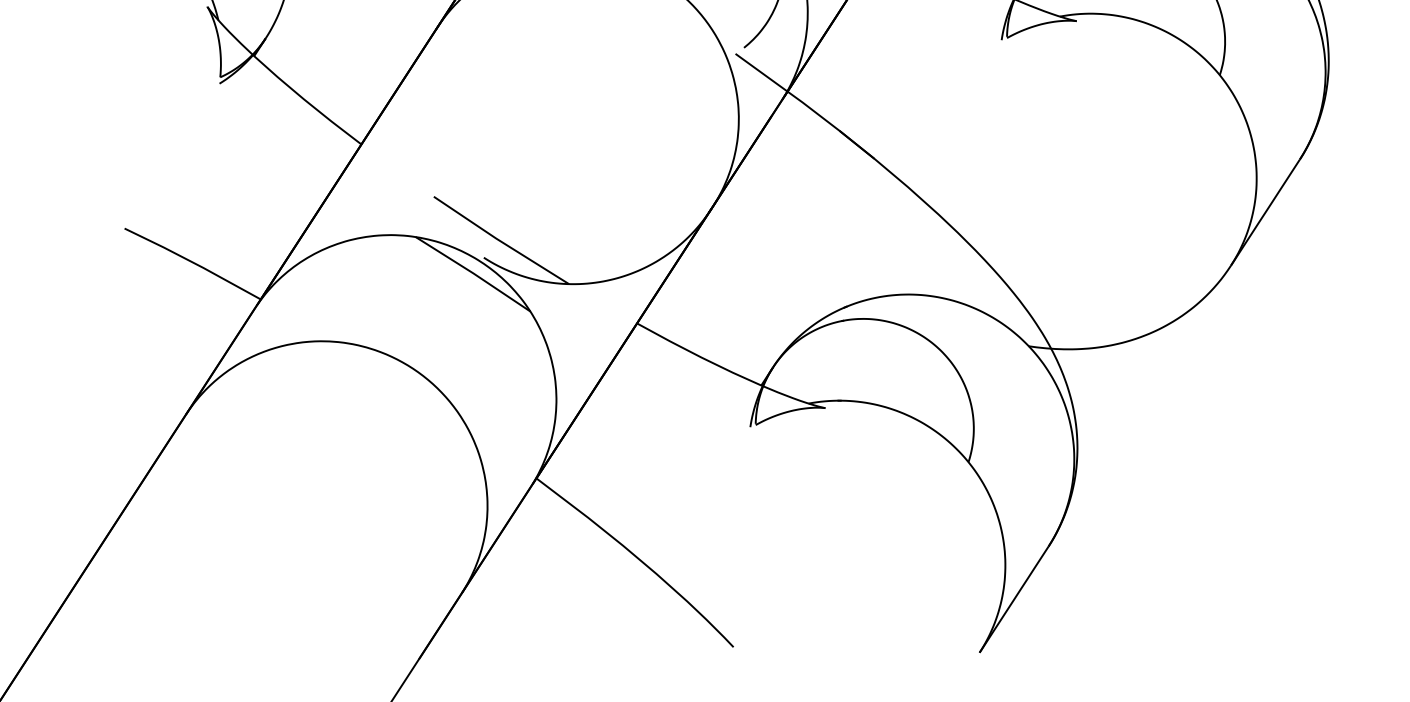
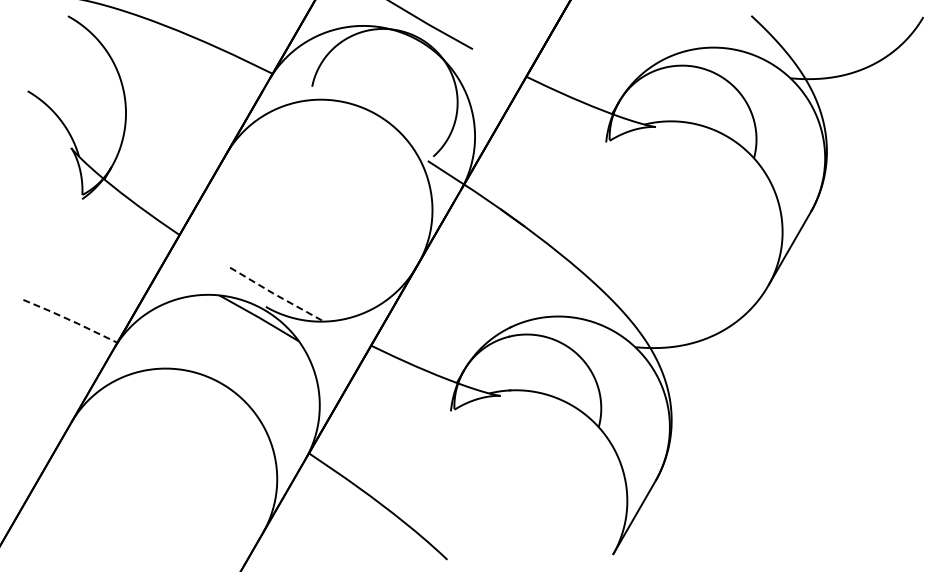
line: (500, 241) -> (276, 295), solid -> dashed
line: (192, 262) -> (70, 320), solid -> dashed

